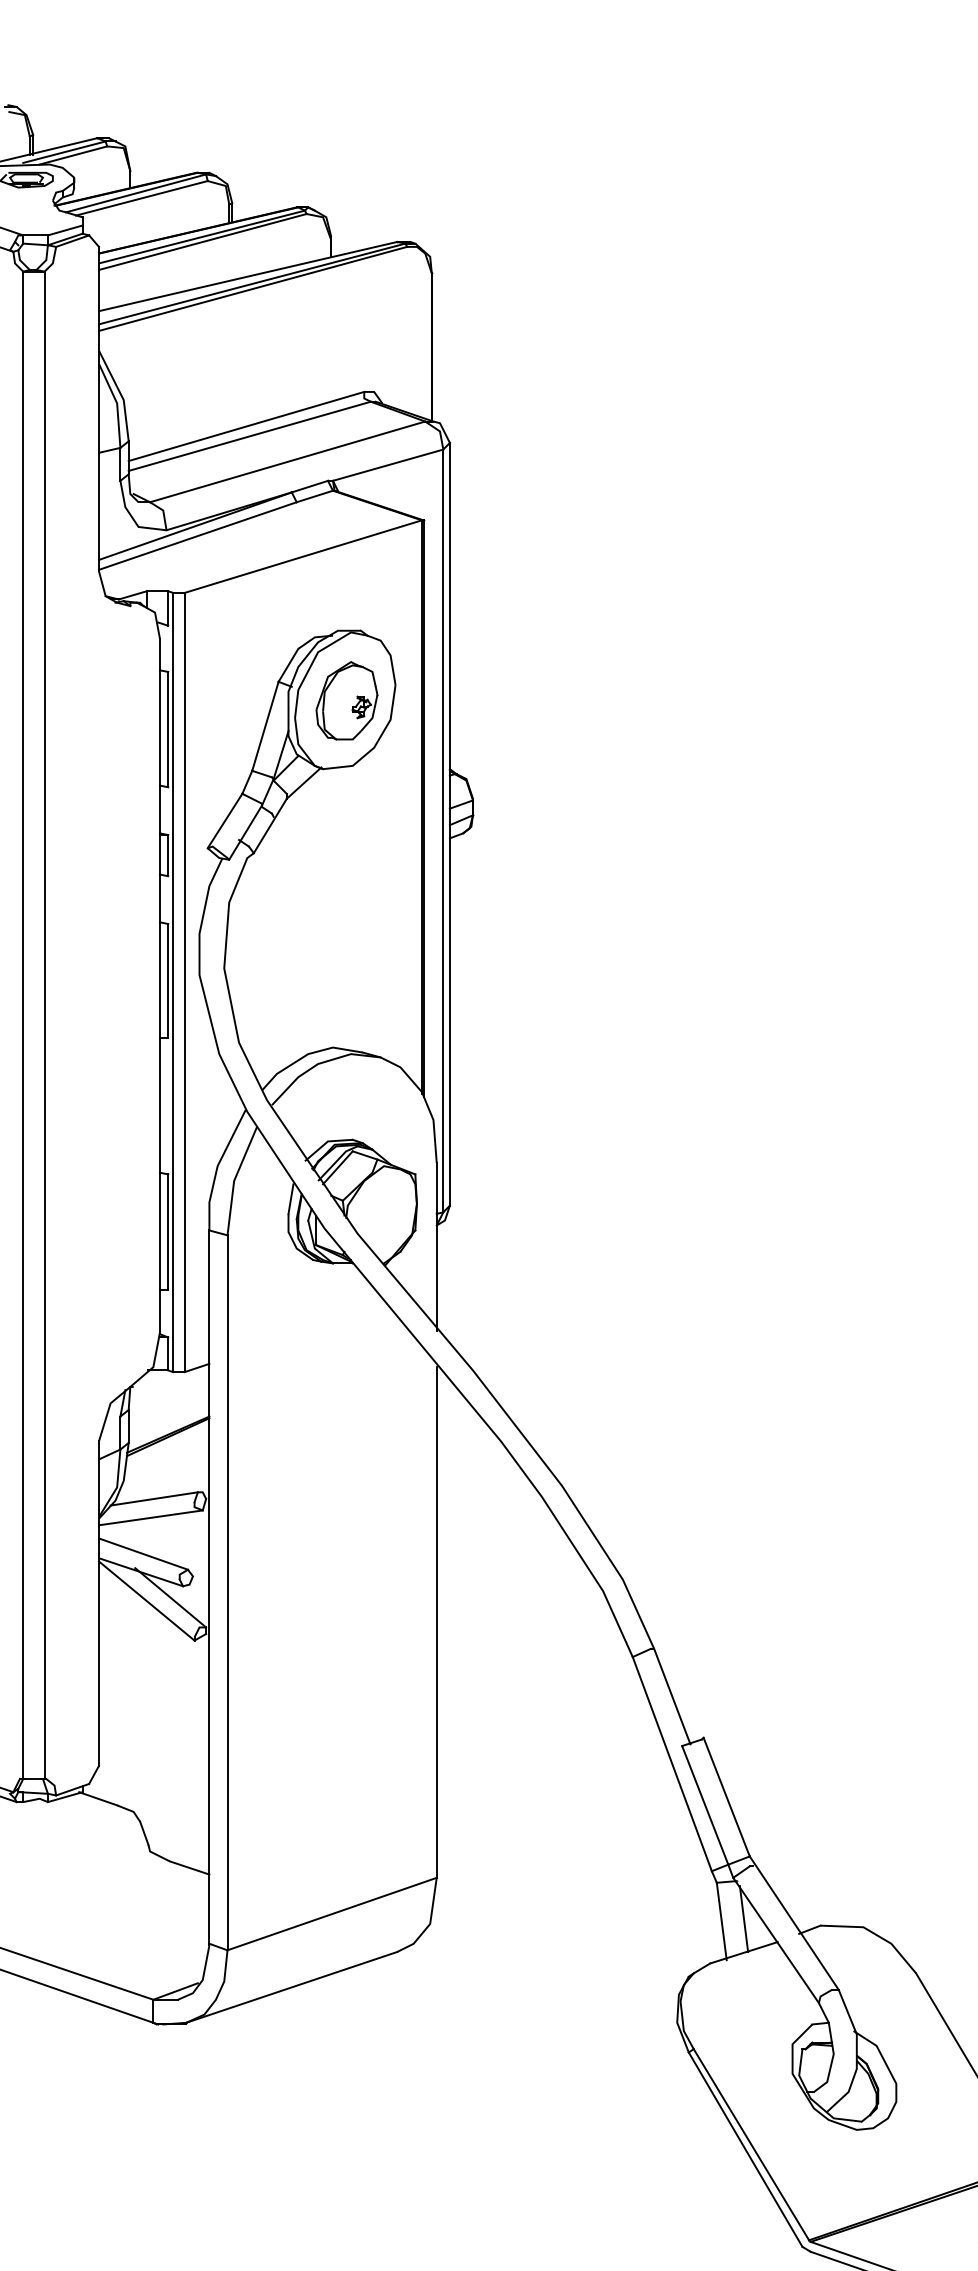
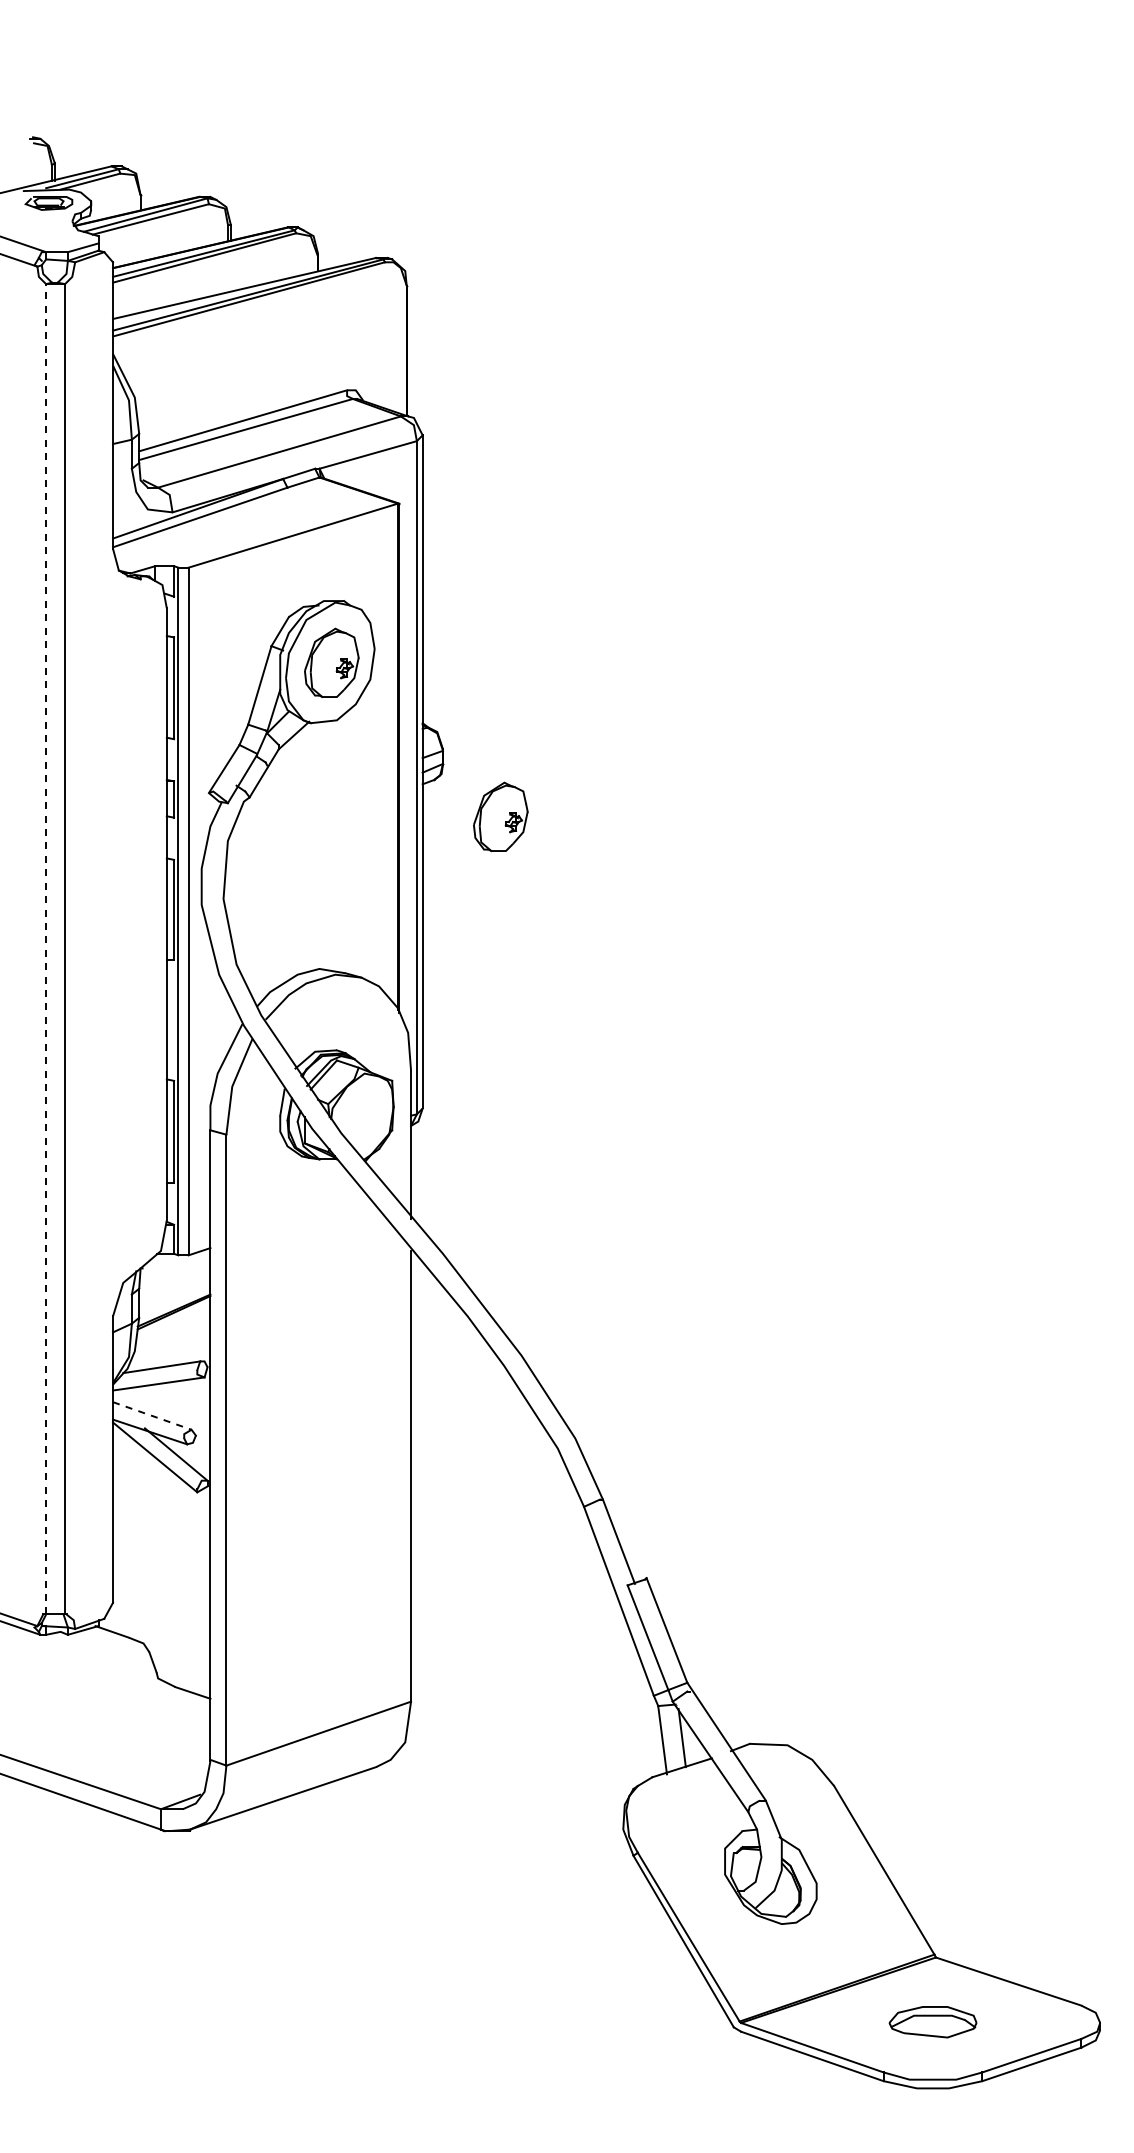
part: (538, 874) -> (500, 816), added
line: (23, 1024) -> (46, 948), solid -> dashed
line: (143, 1553) -> (152, 1415), solid -> dashed

